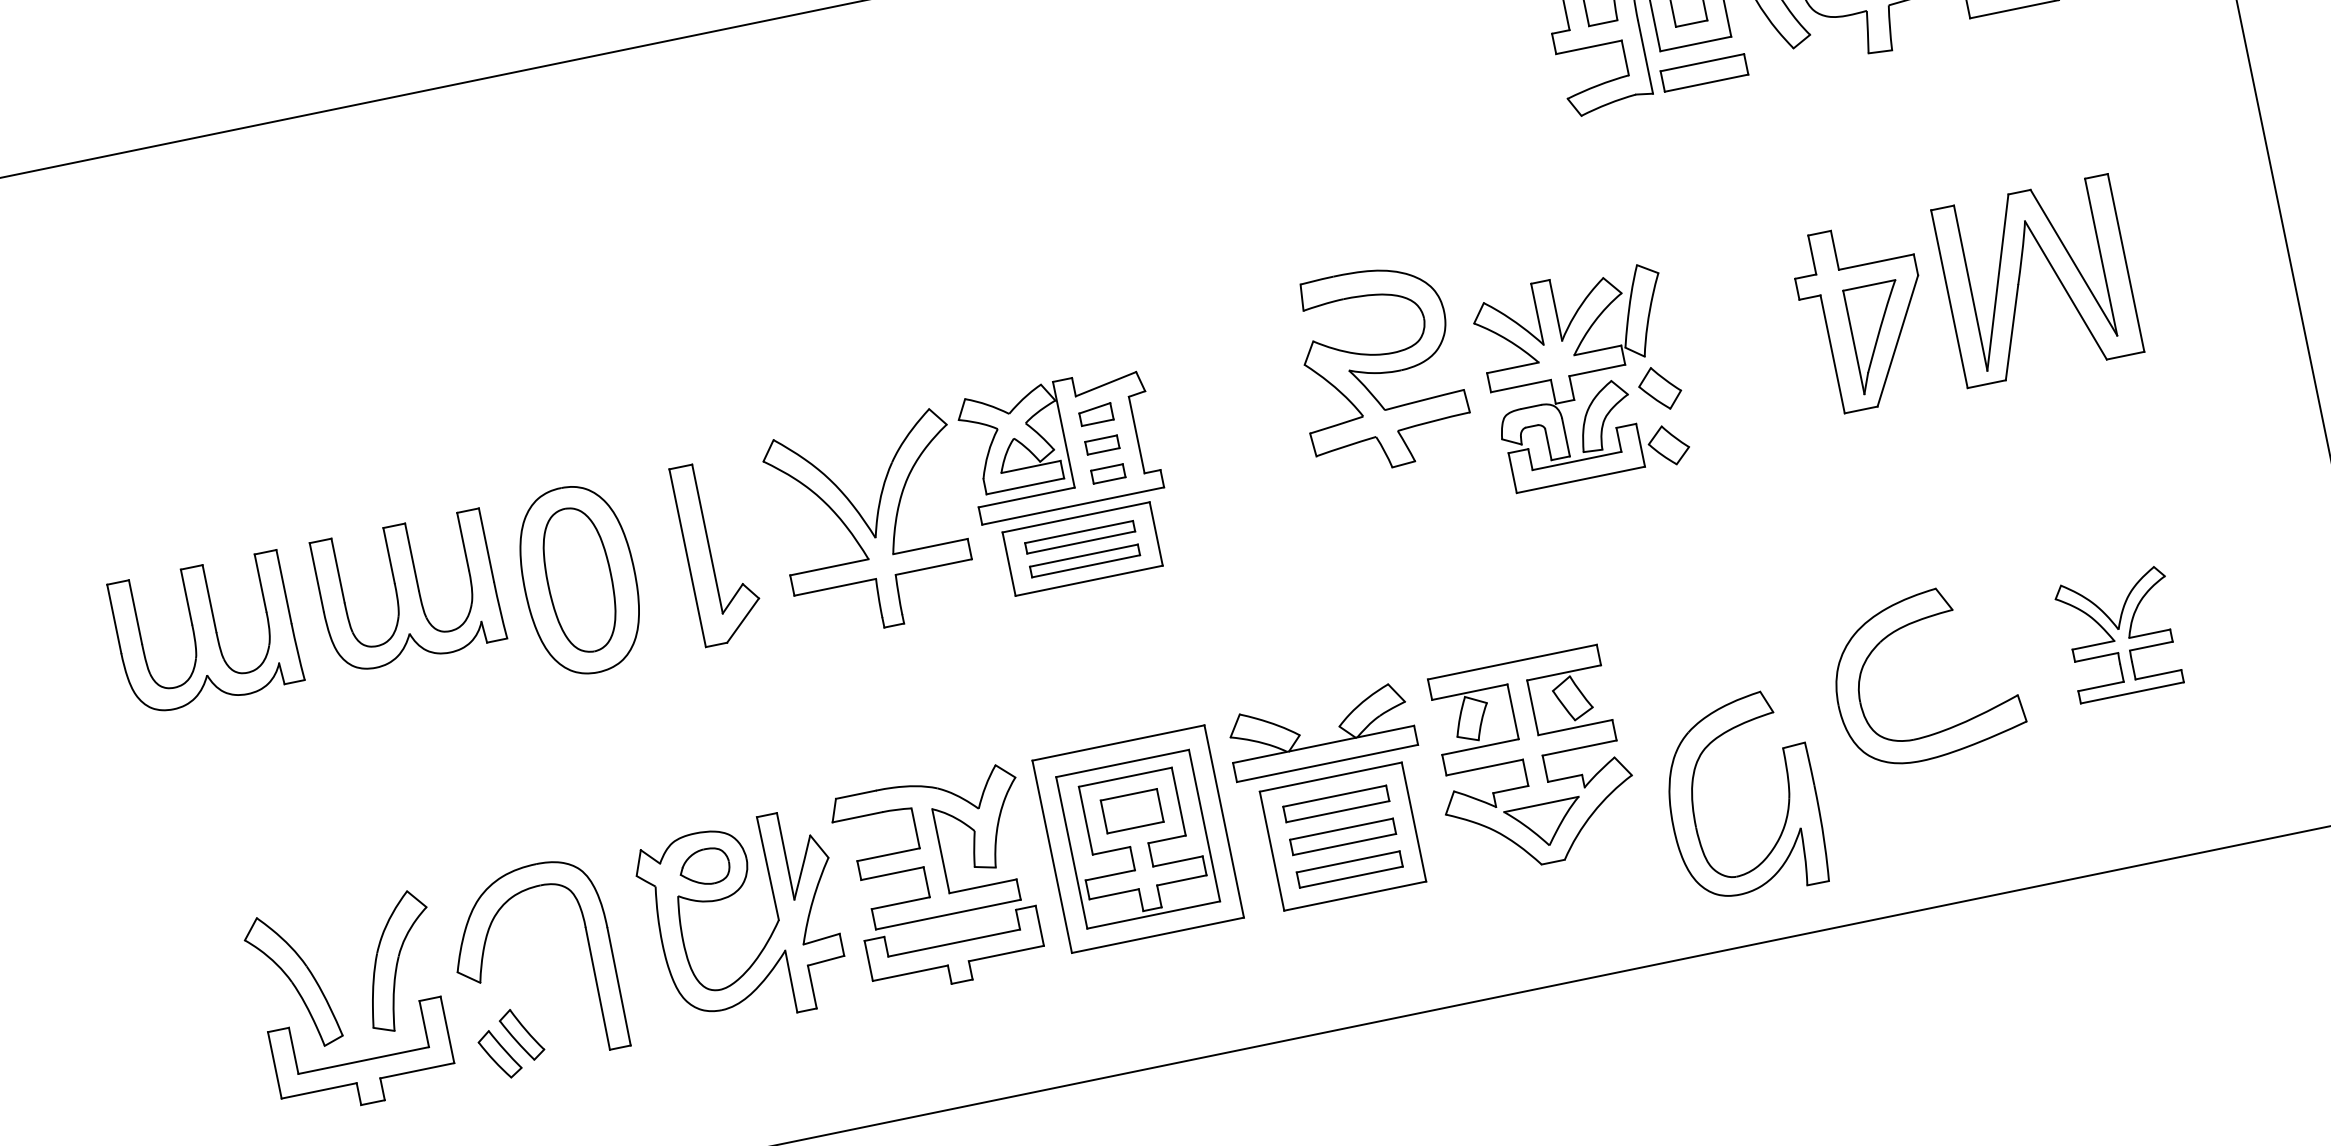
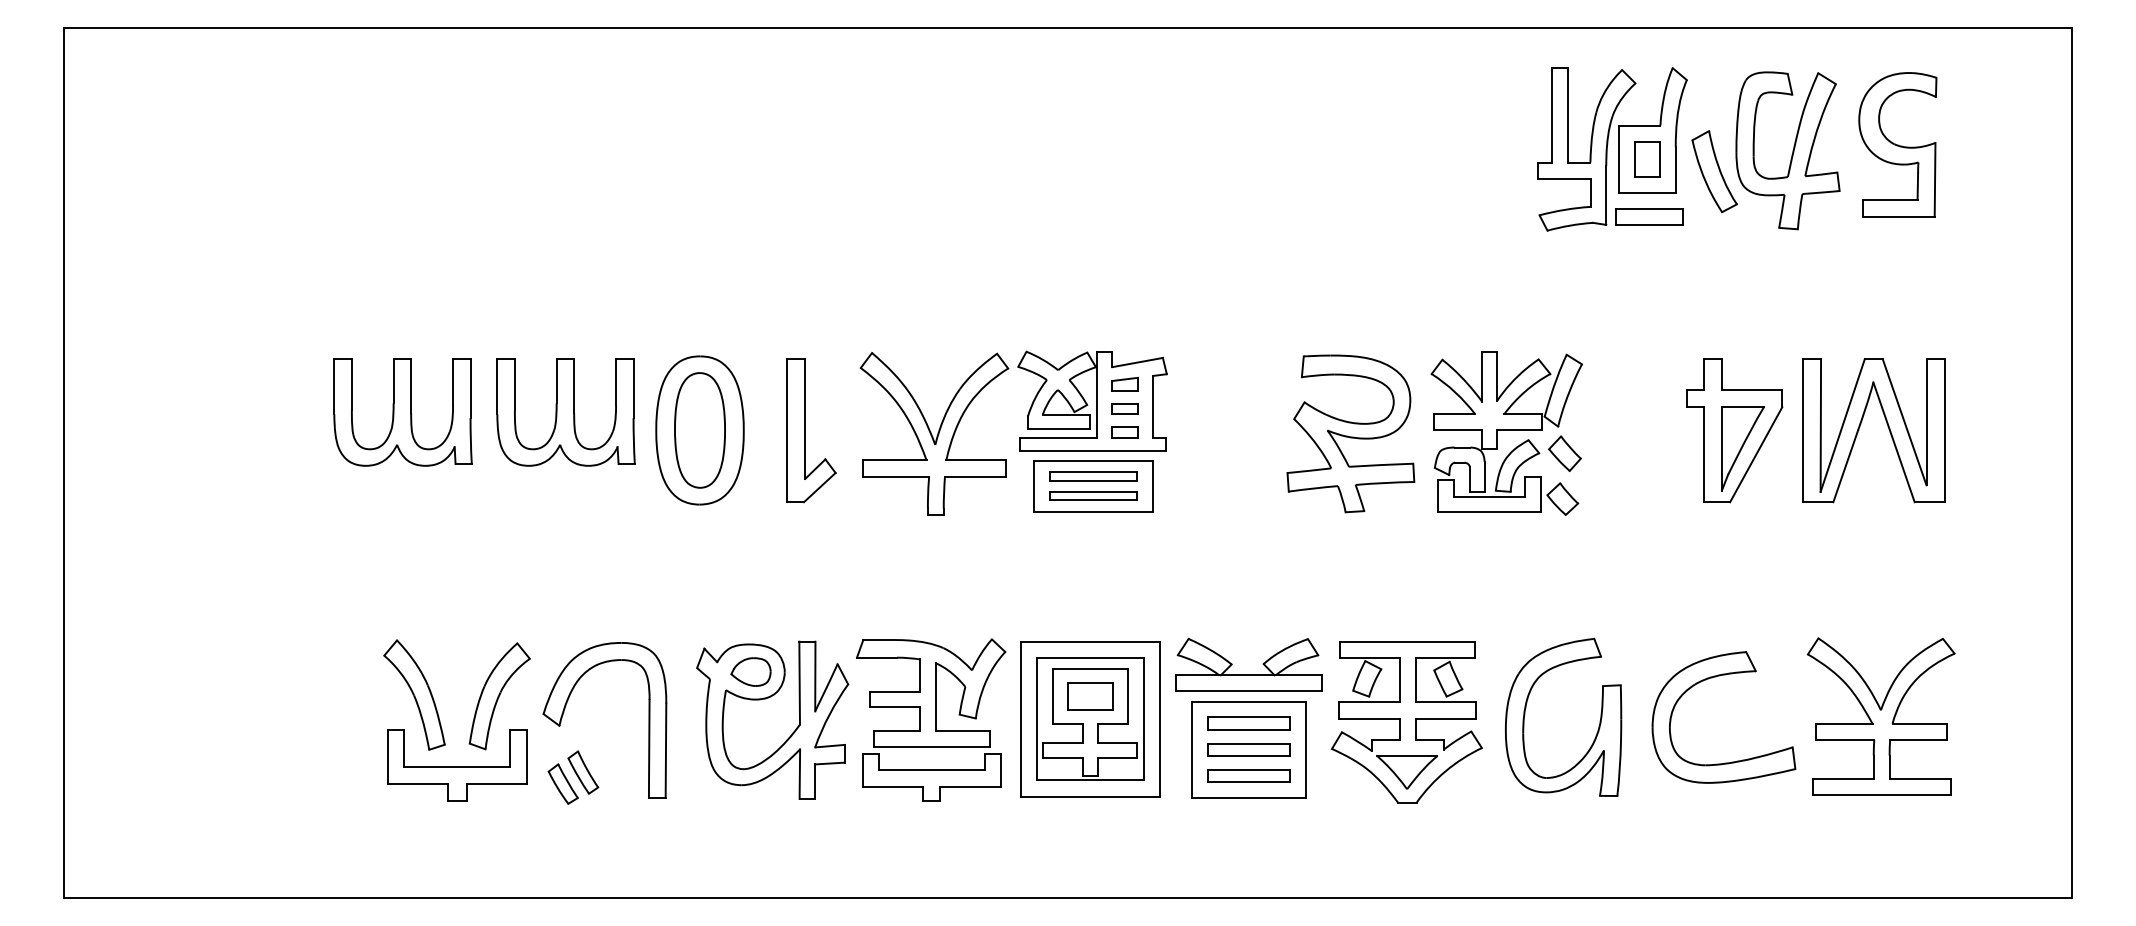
part: (1378, 368) -> (1350, 433), moved
part: (2119, 634) -> (1880, 716), size x1.67
part: (1787, 793) -> (1599, 721), moved

